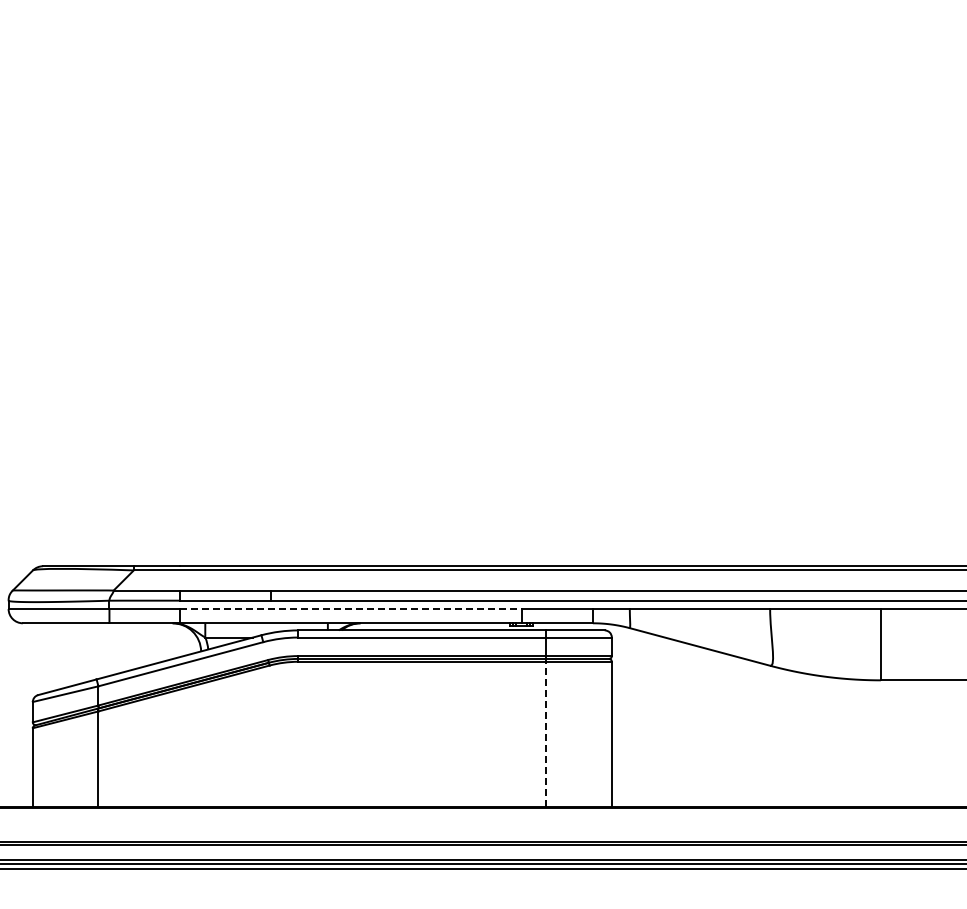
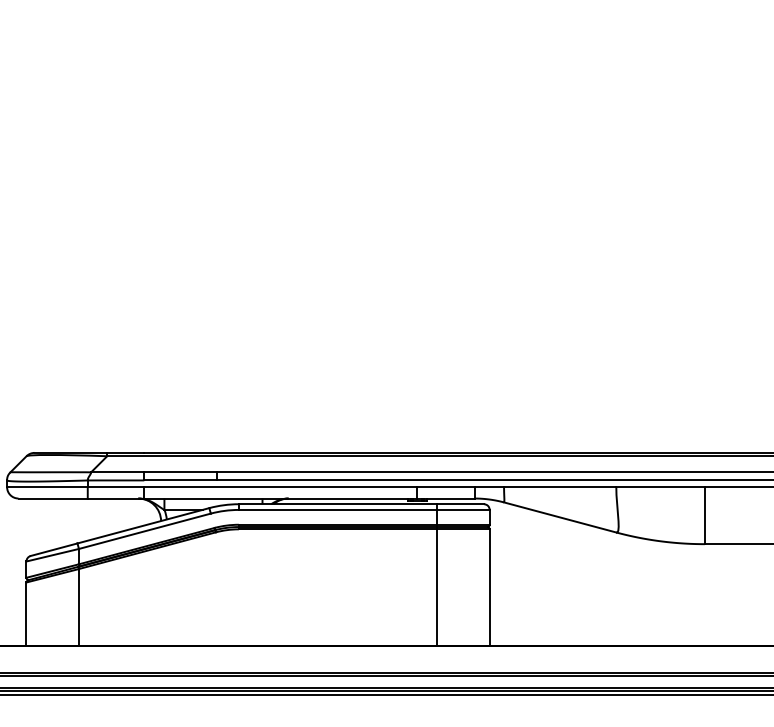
line: (350, 609) -> (280, 487), dashed -> solid
line: (546, 734) -> (437, 587), dashed -> solid

